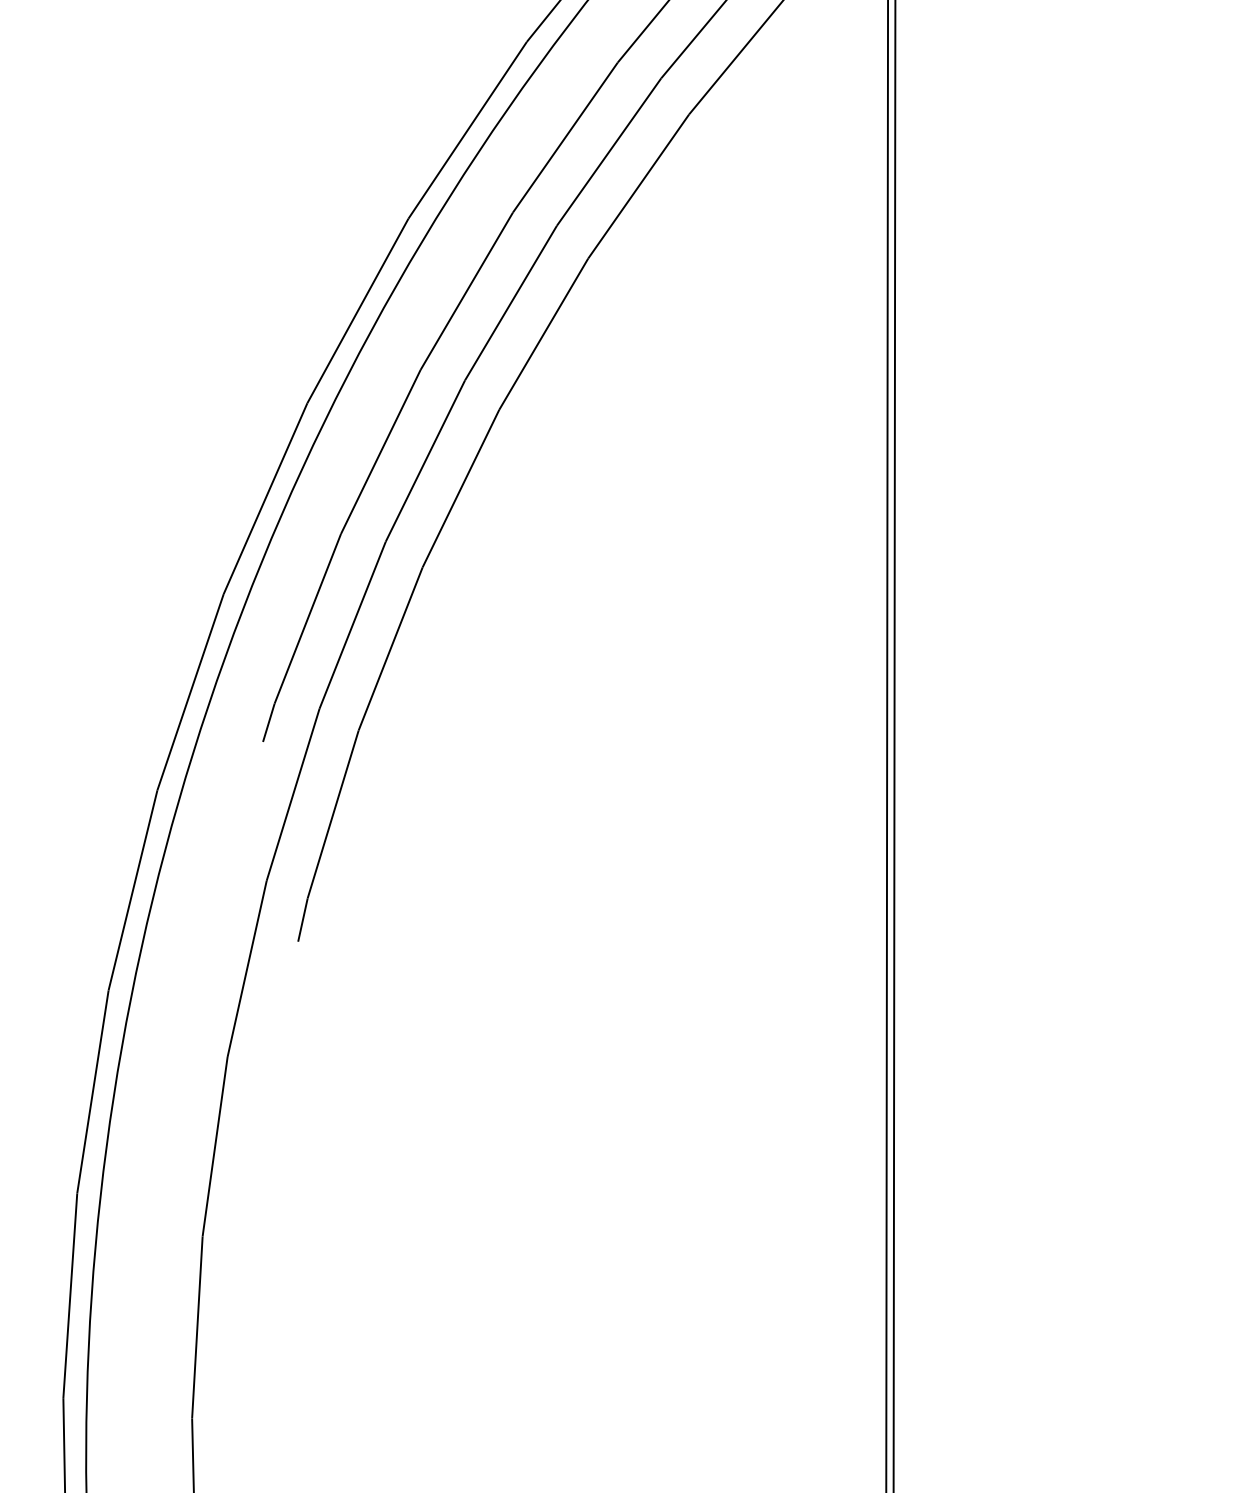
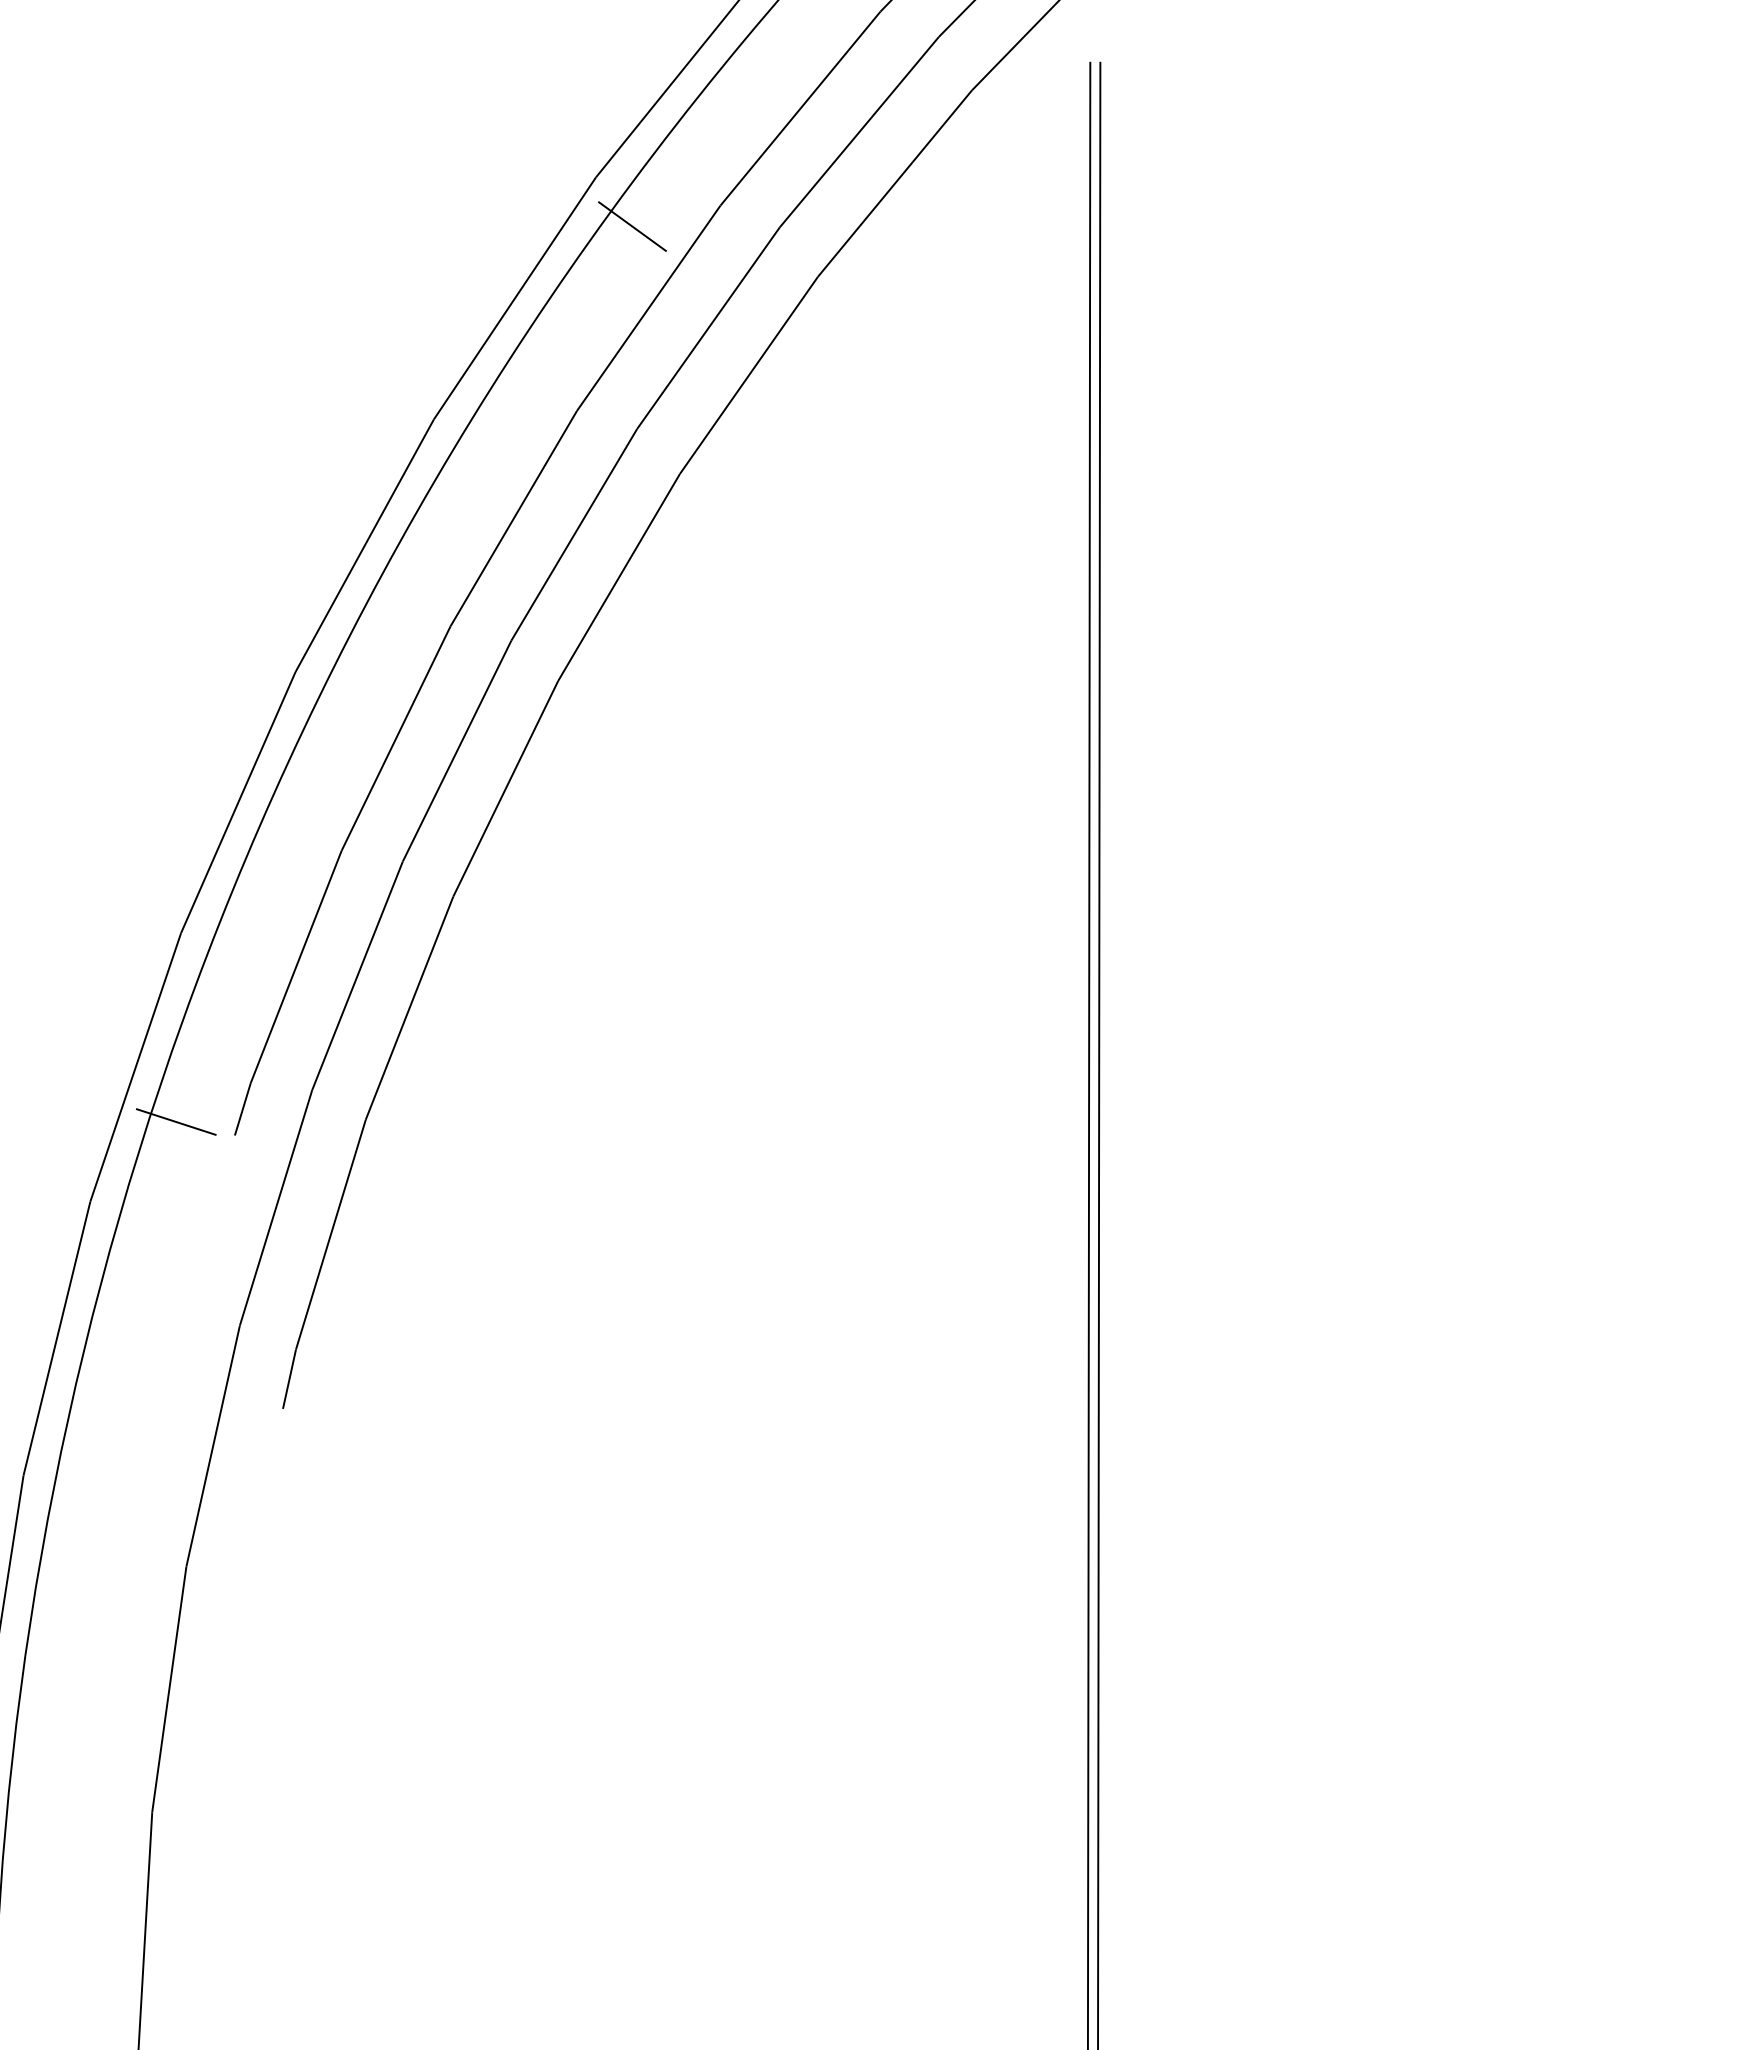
line: (553, 77) -> (632, 226), added
line: (220, 731) -> (176, 1121), added

